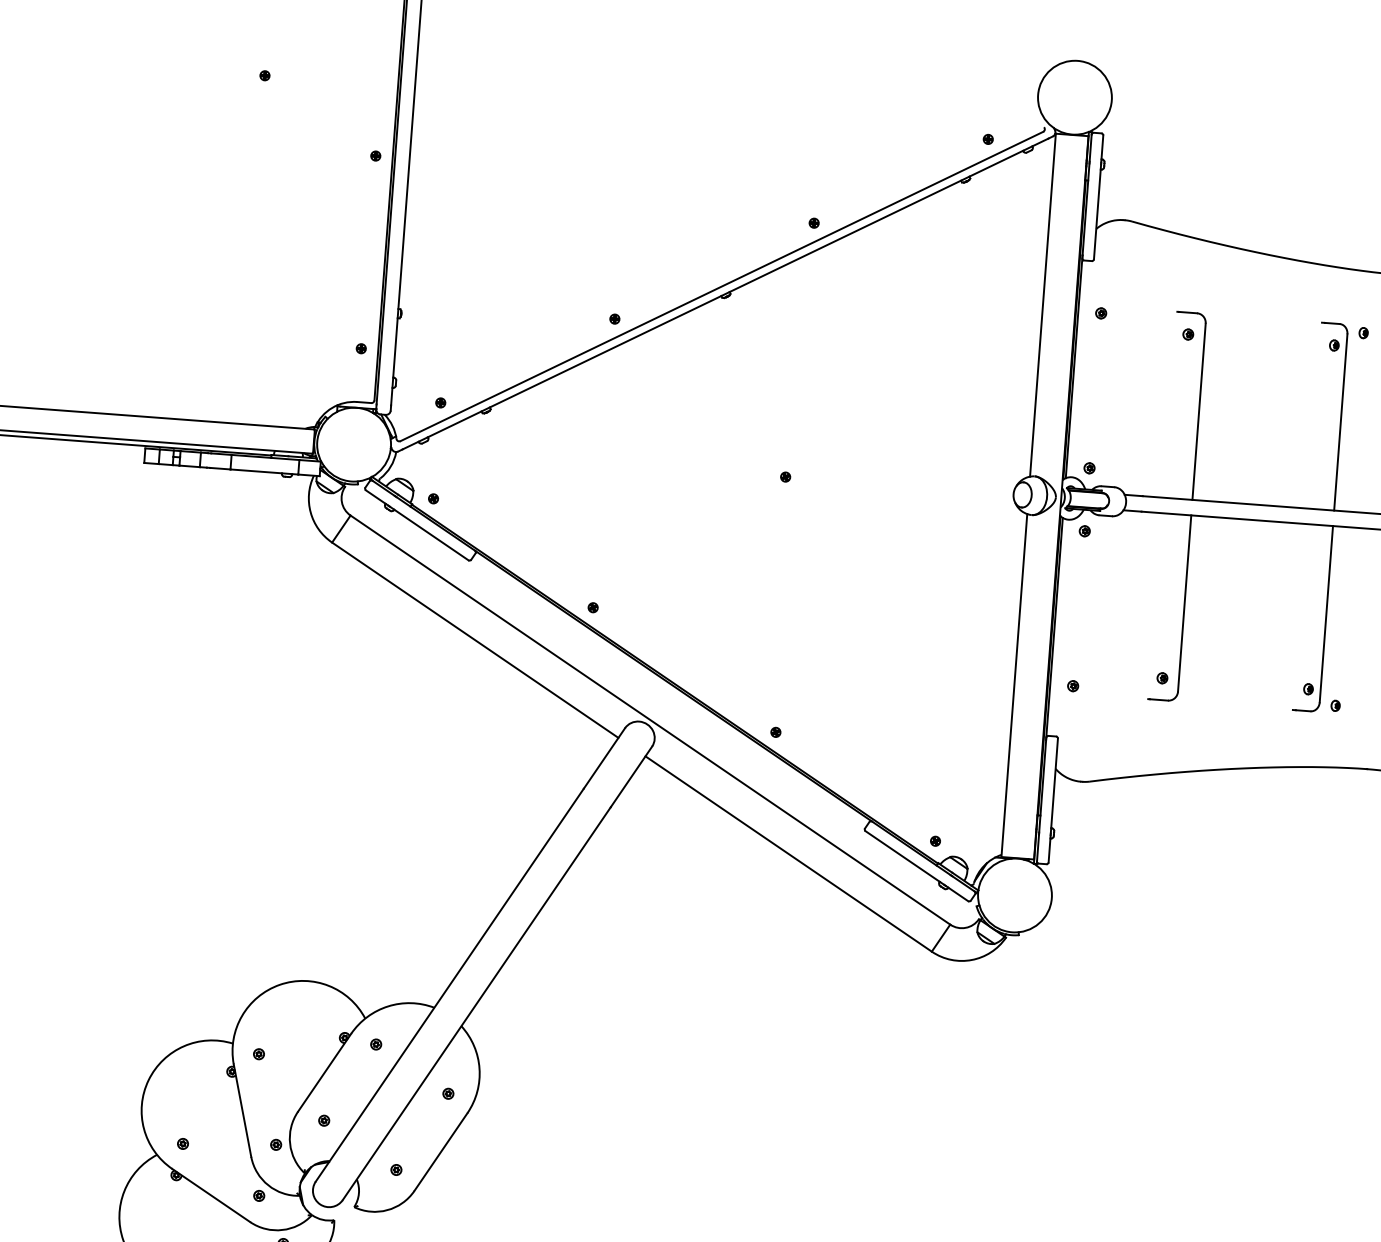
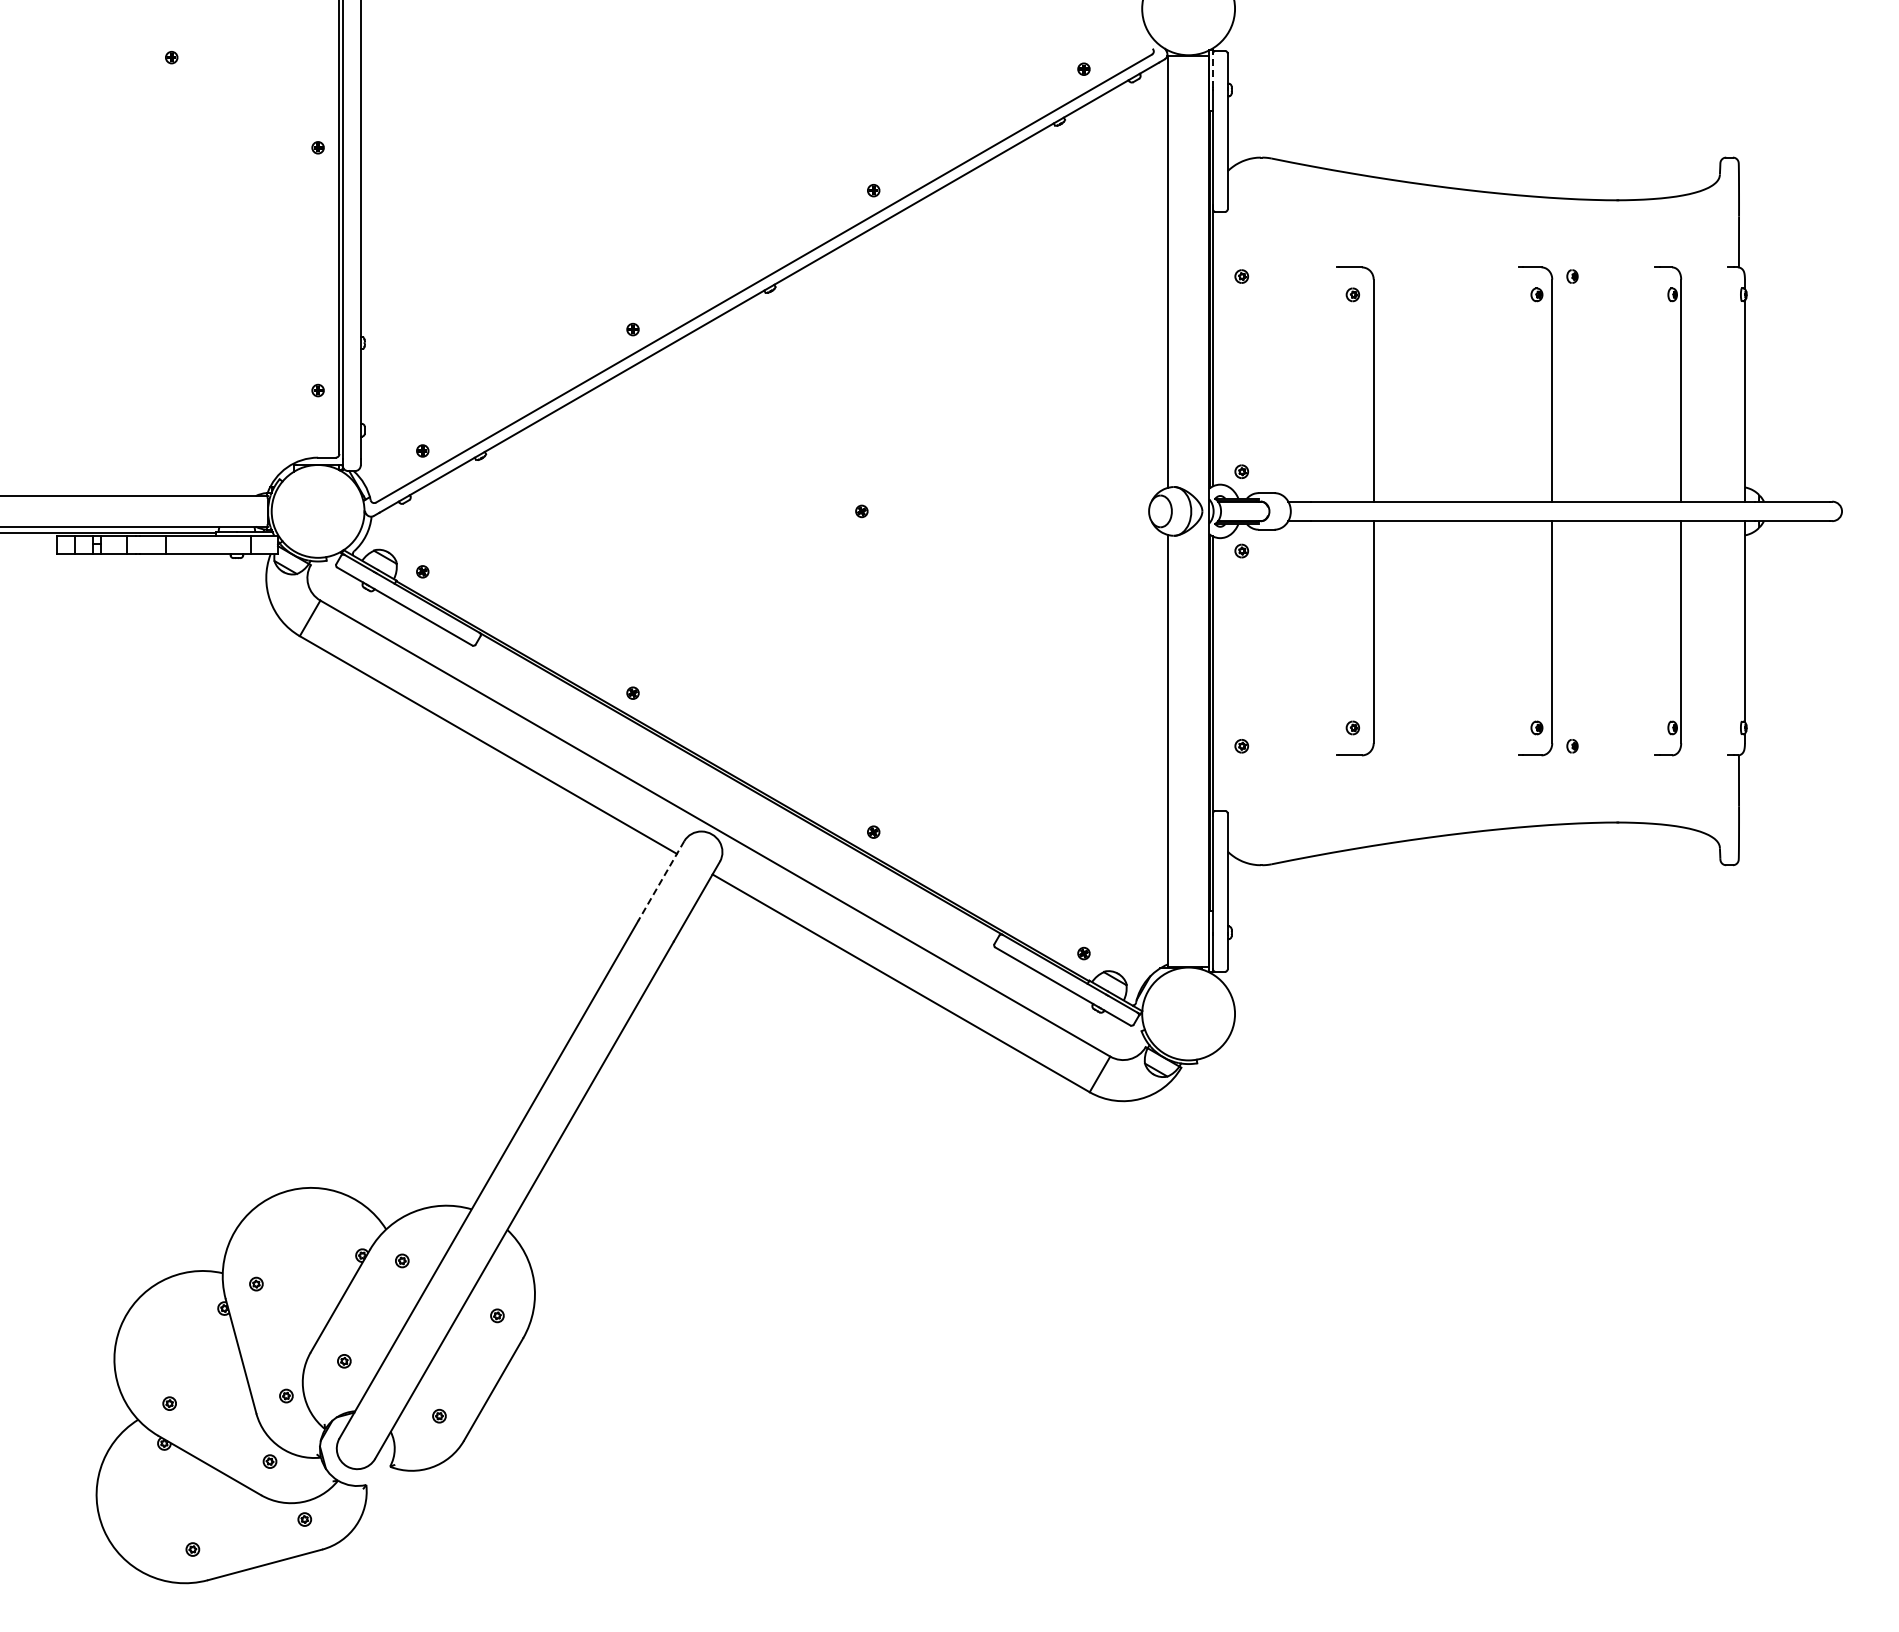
line: (1091, 148) -> (1213, 70), solid -> dashed
line: (604, 758) -> (661, 881), solid -> dashed

